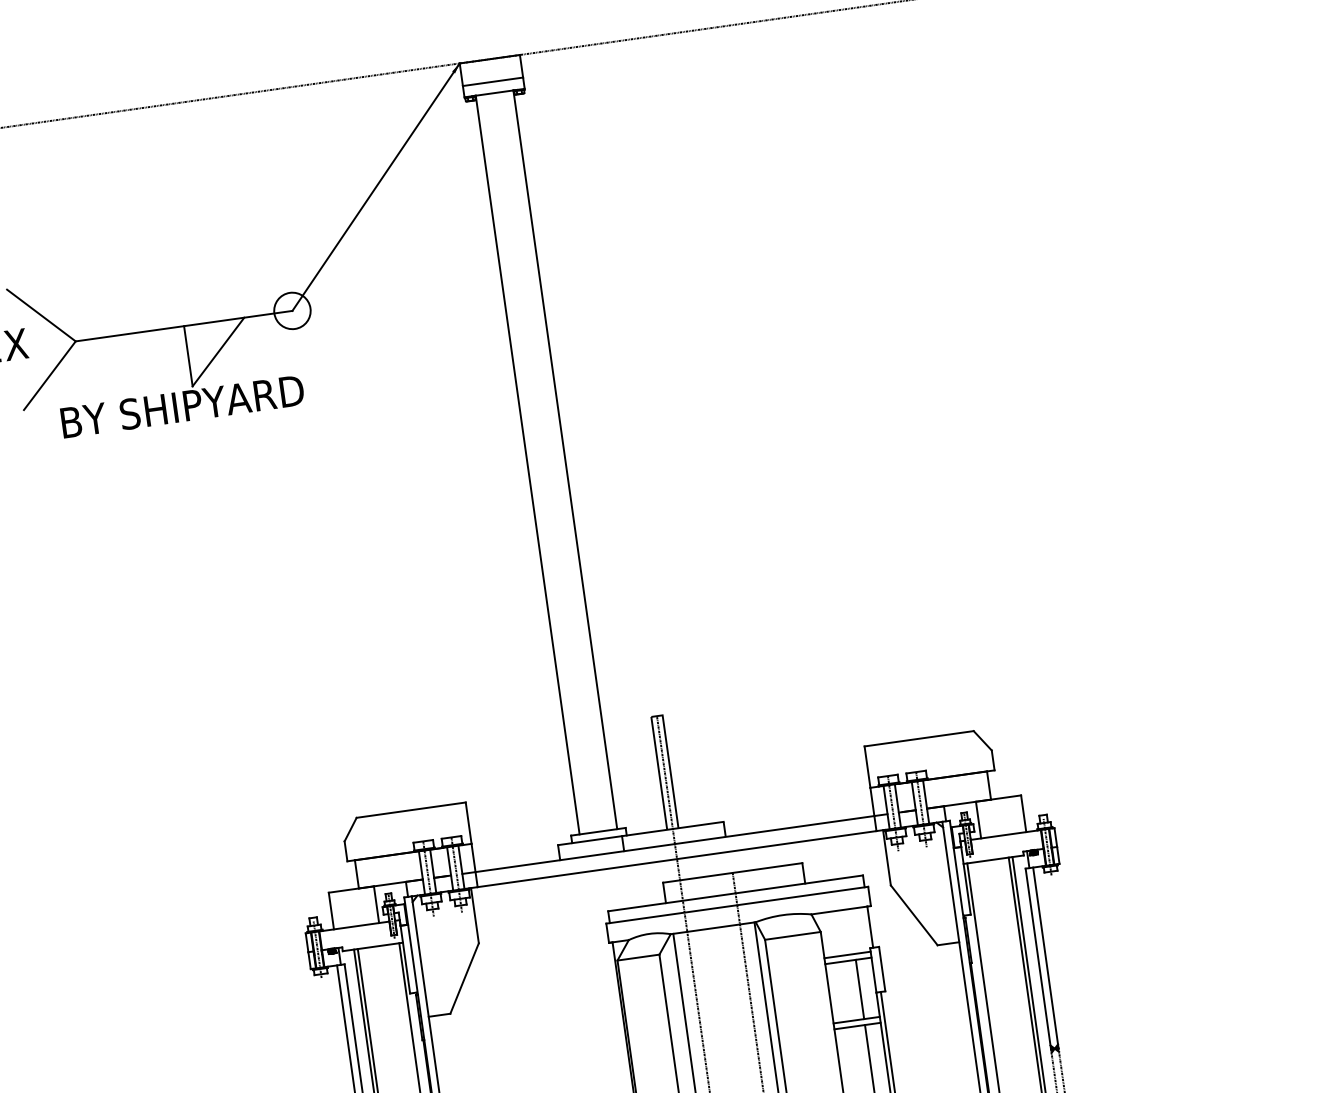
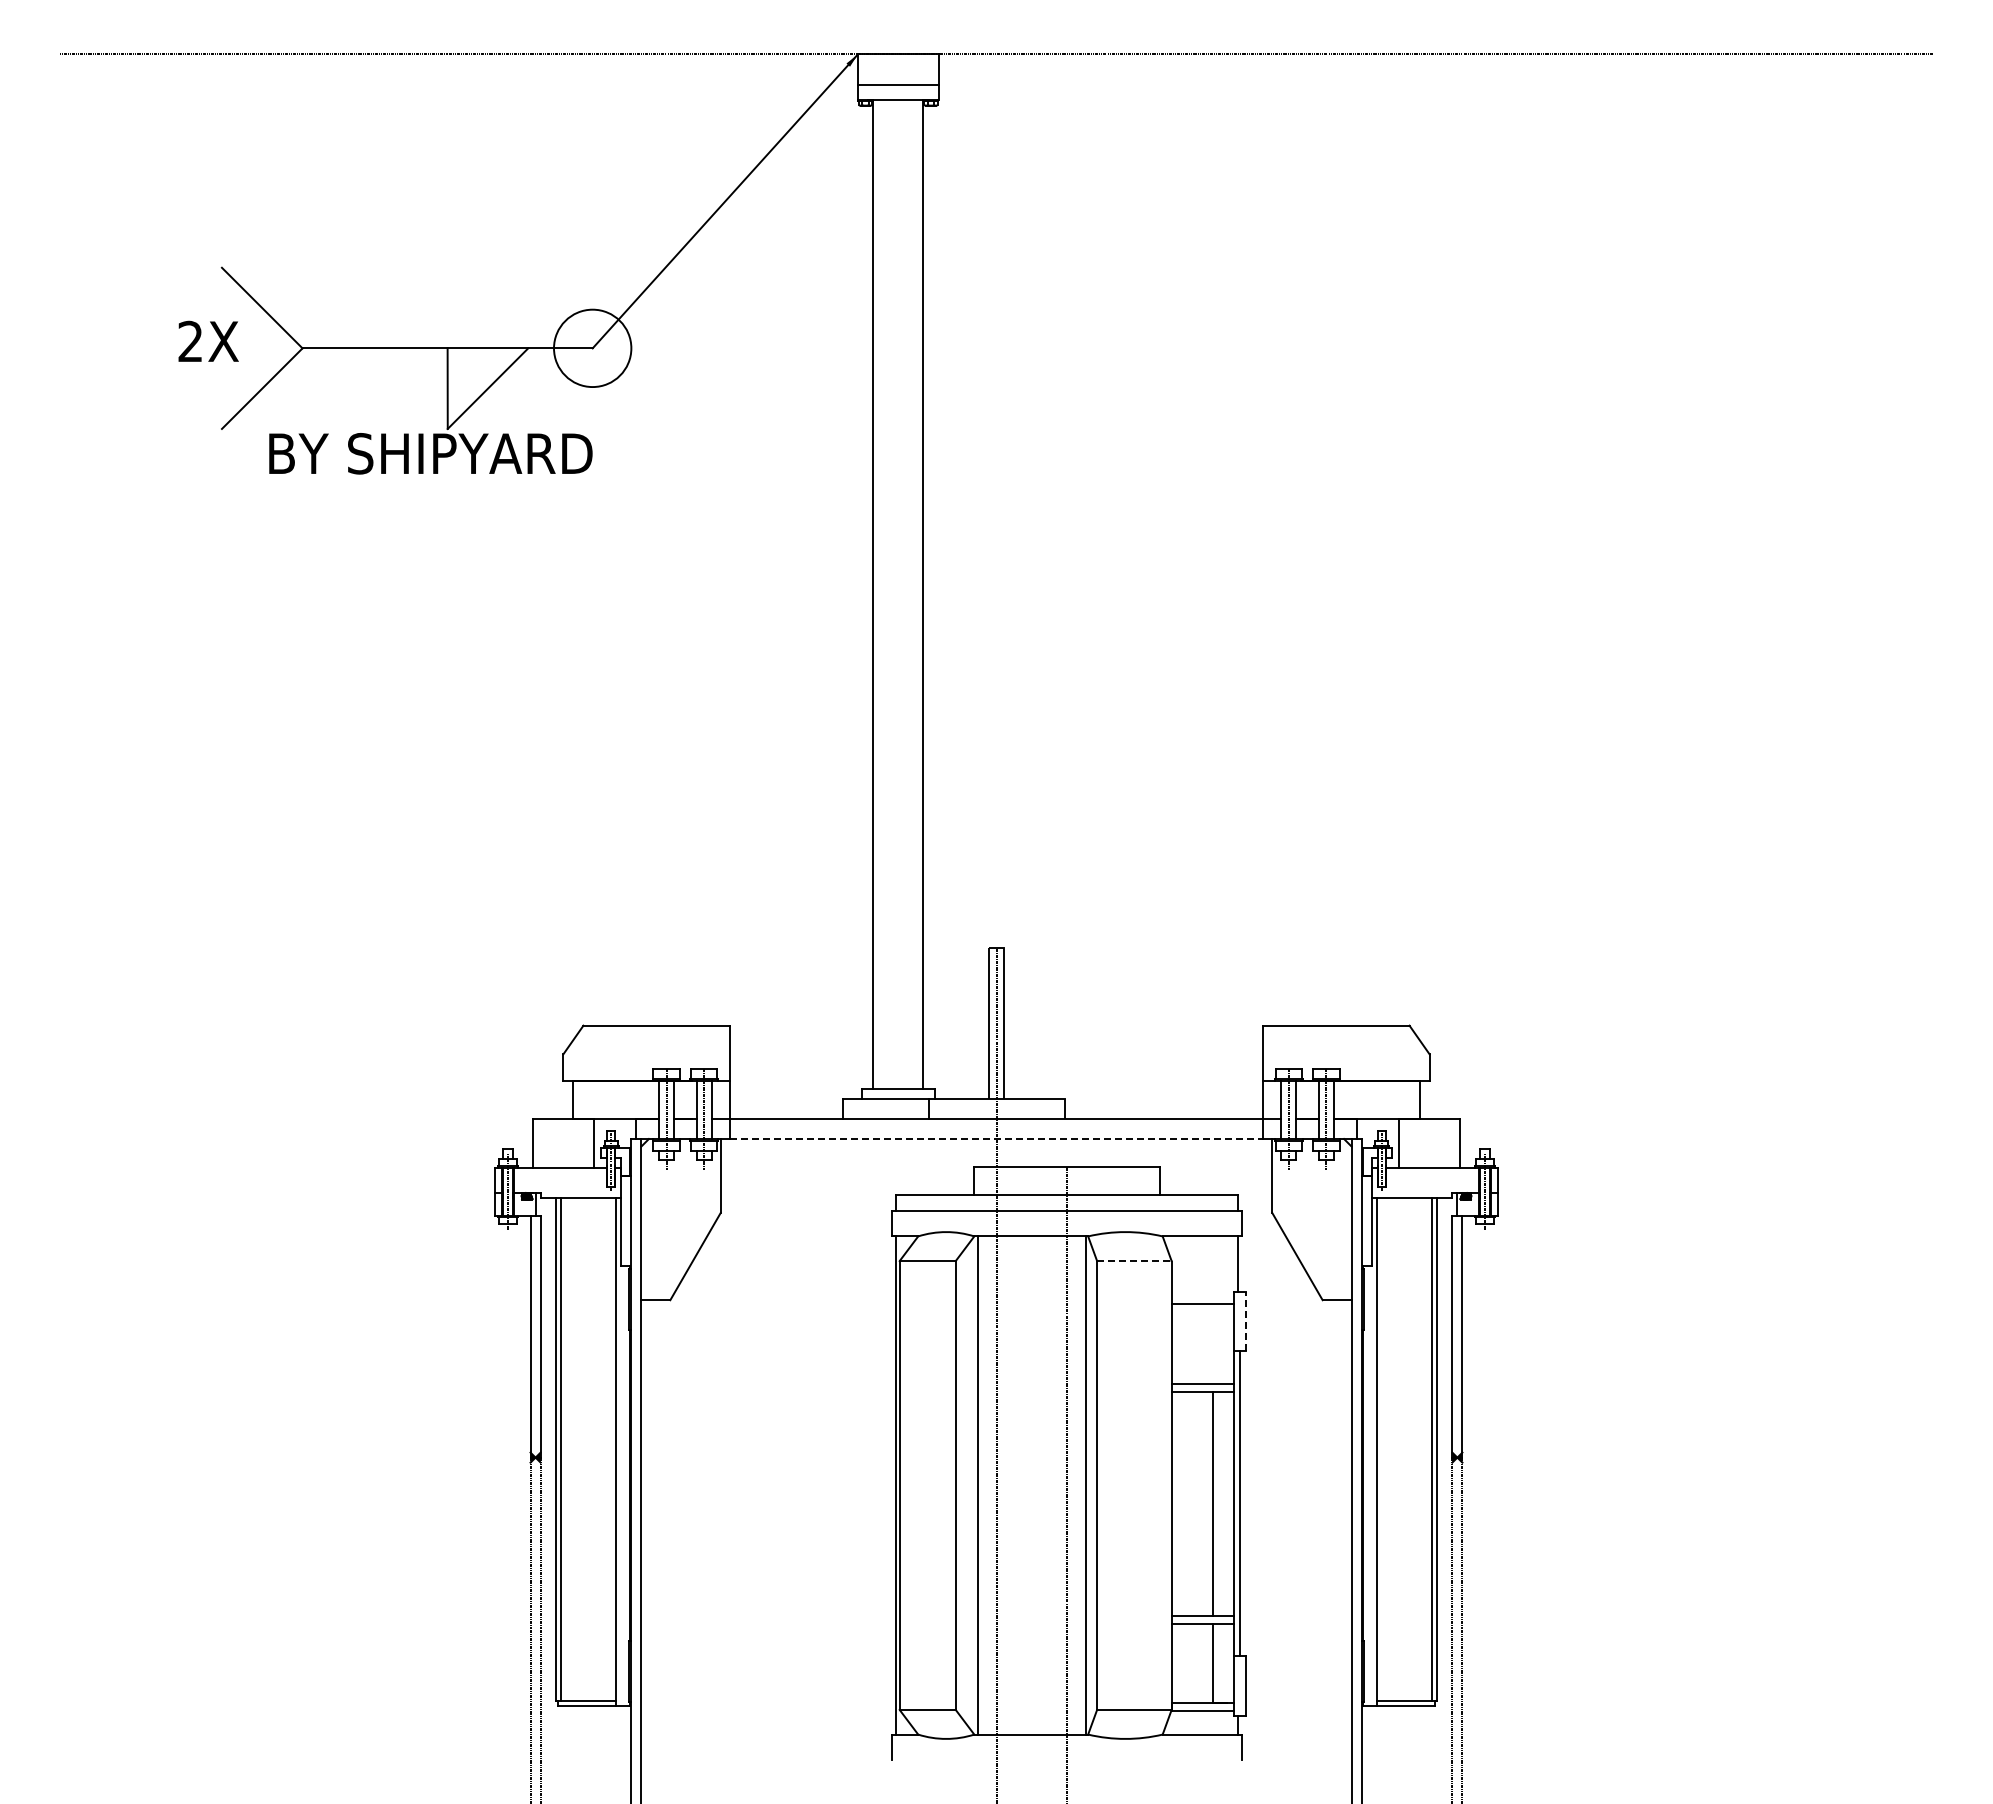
circle: (292, 311) -> (592, 348), size x1.6
line: (677, 859) -> (996, 1139), solid -> dashed
line: (793, 936) -> (1134, 1261), solid -> dashed
line: (847, 955) -> (1202, 1296), removed
line: (882, 969) -> (1245, 1321), solid -> dashed
line: (859, 989) -> (1212, 1343), removed

